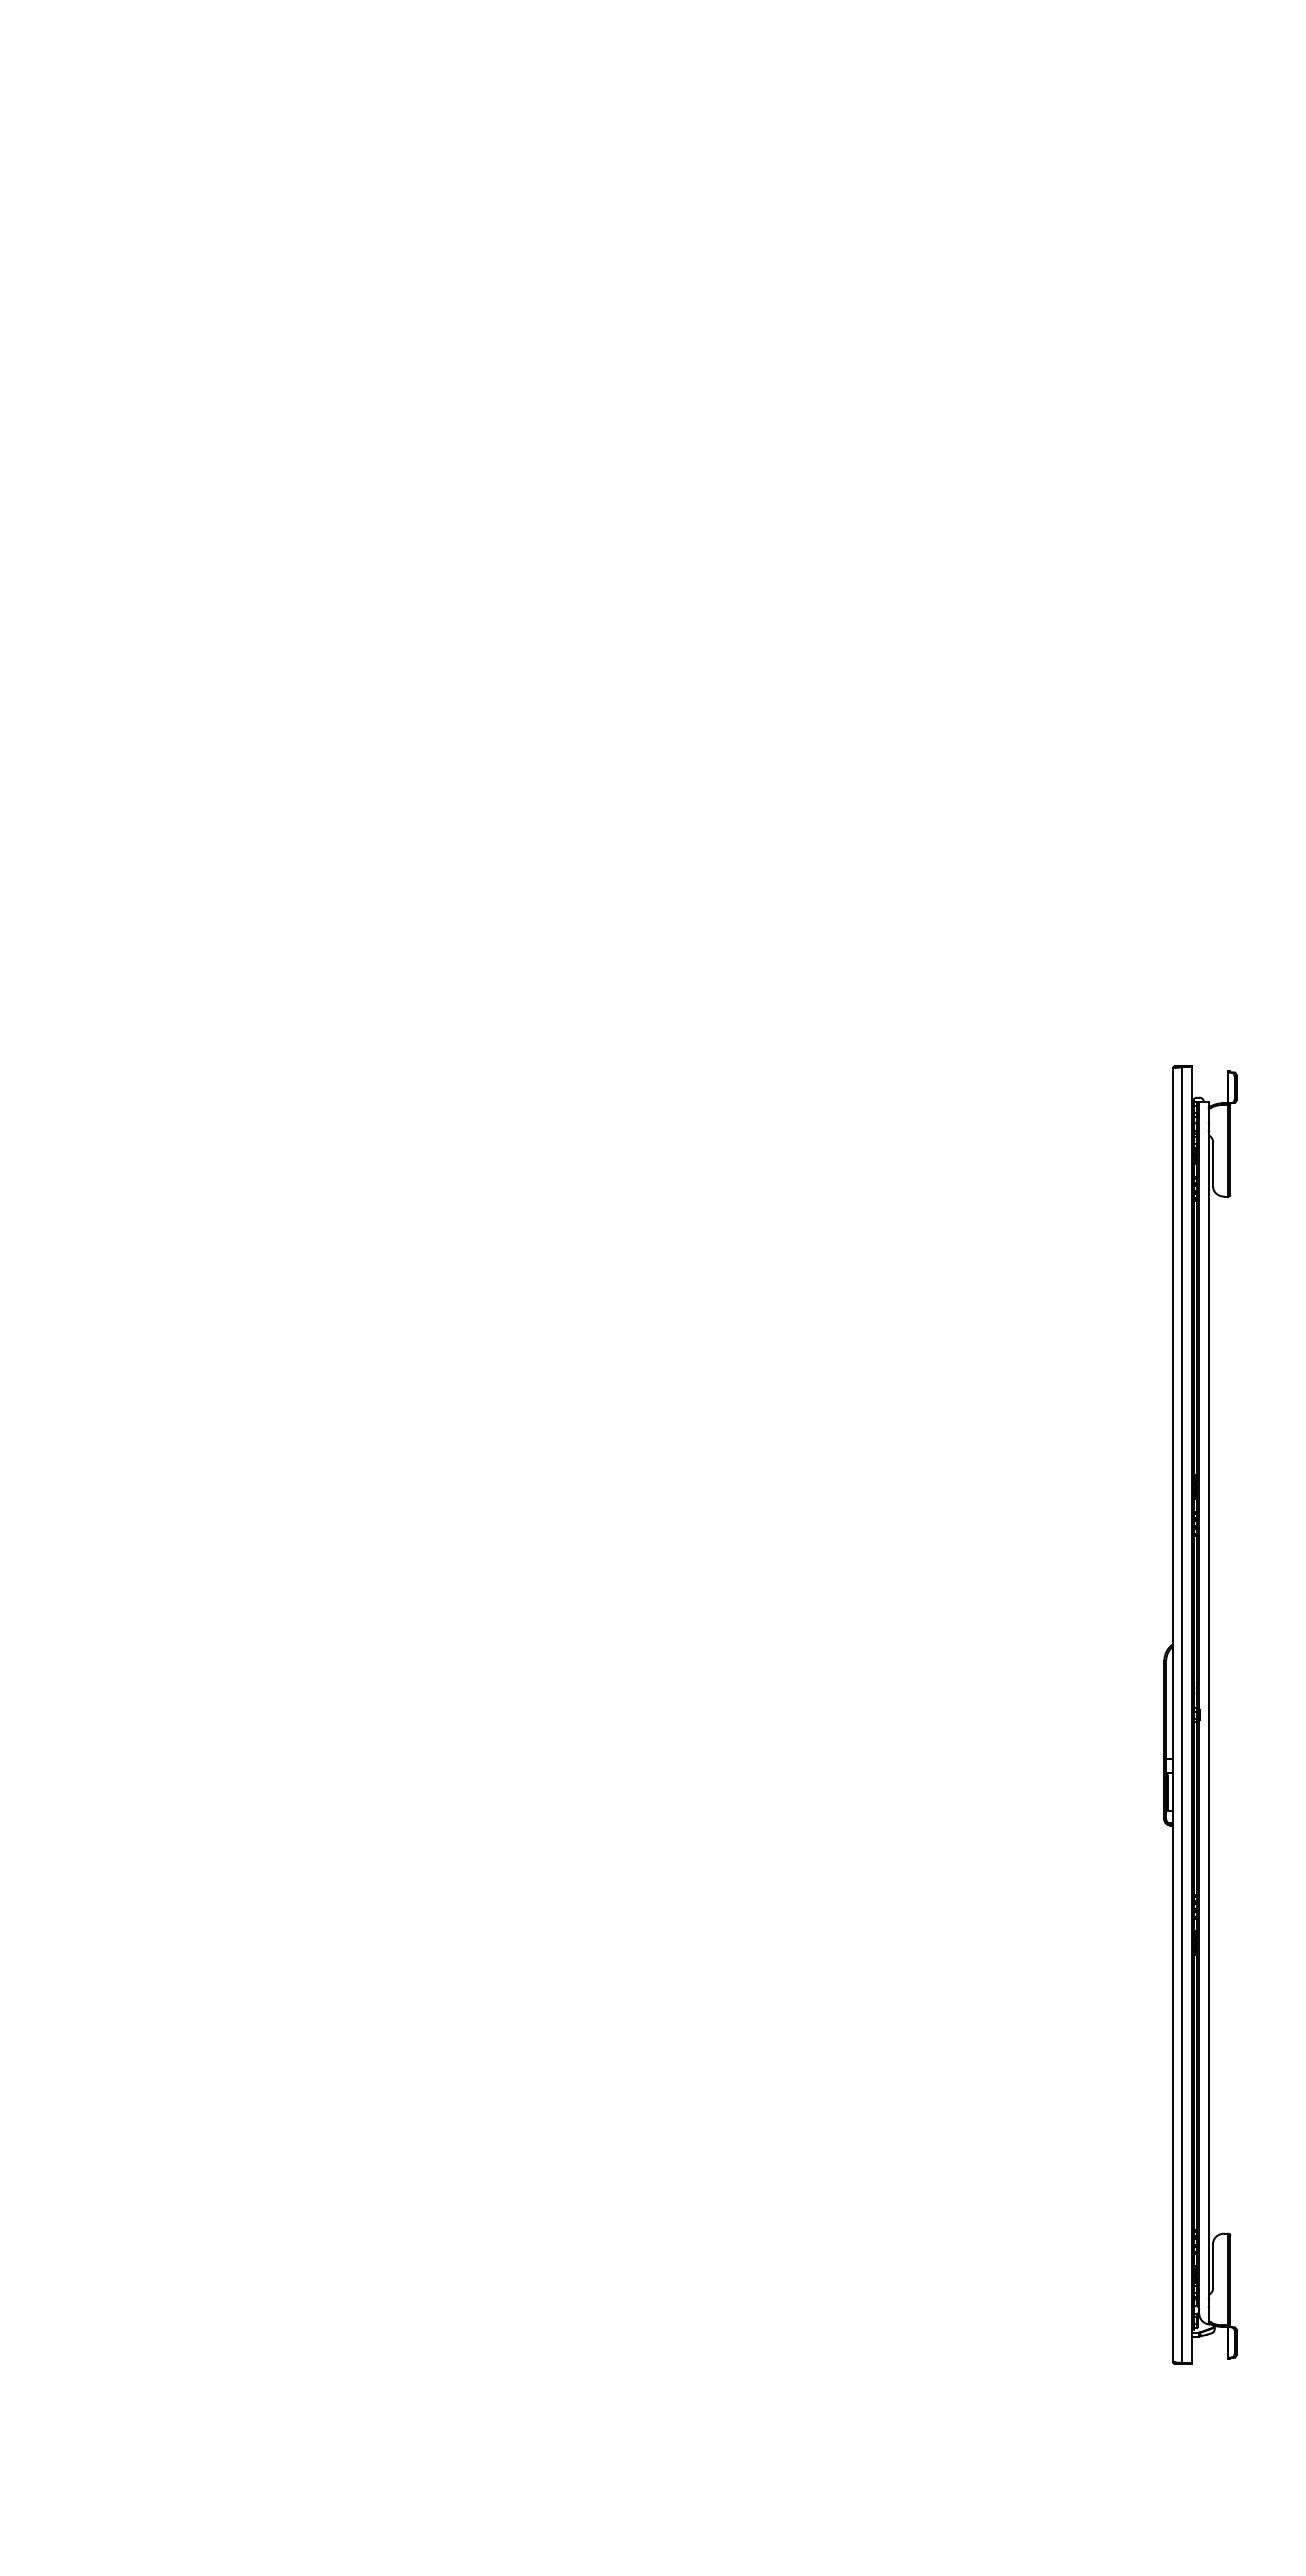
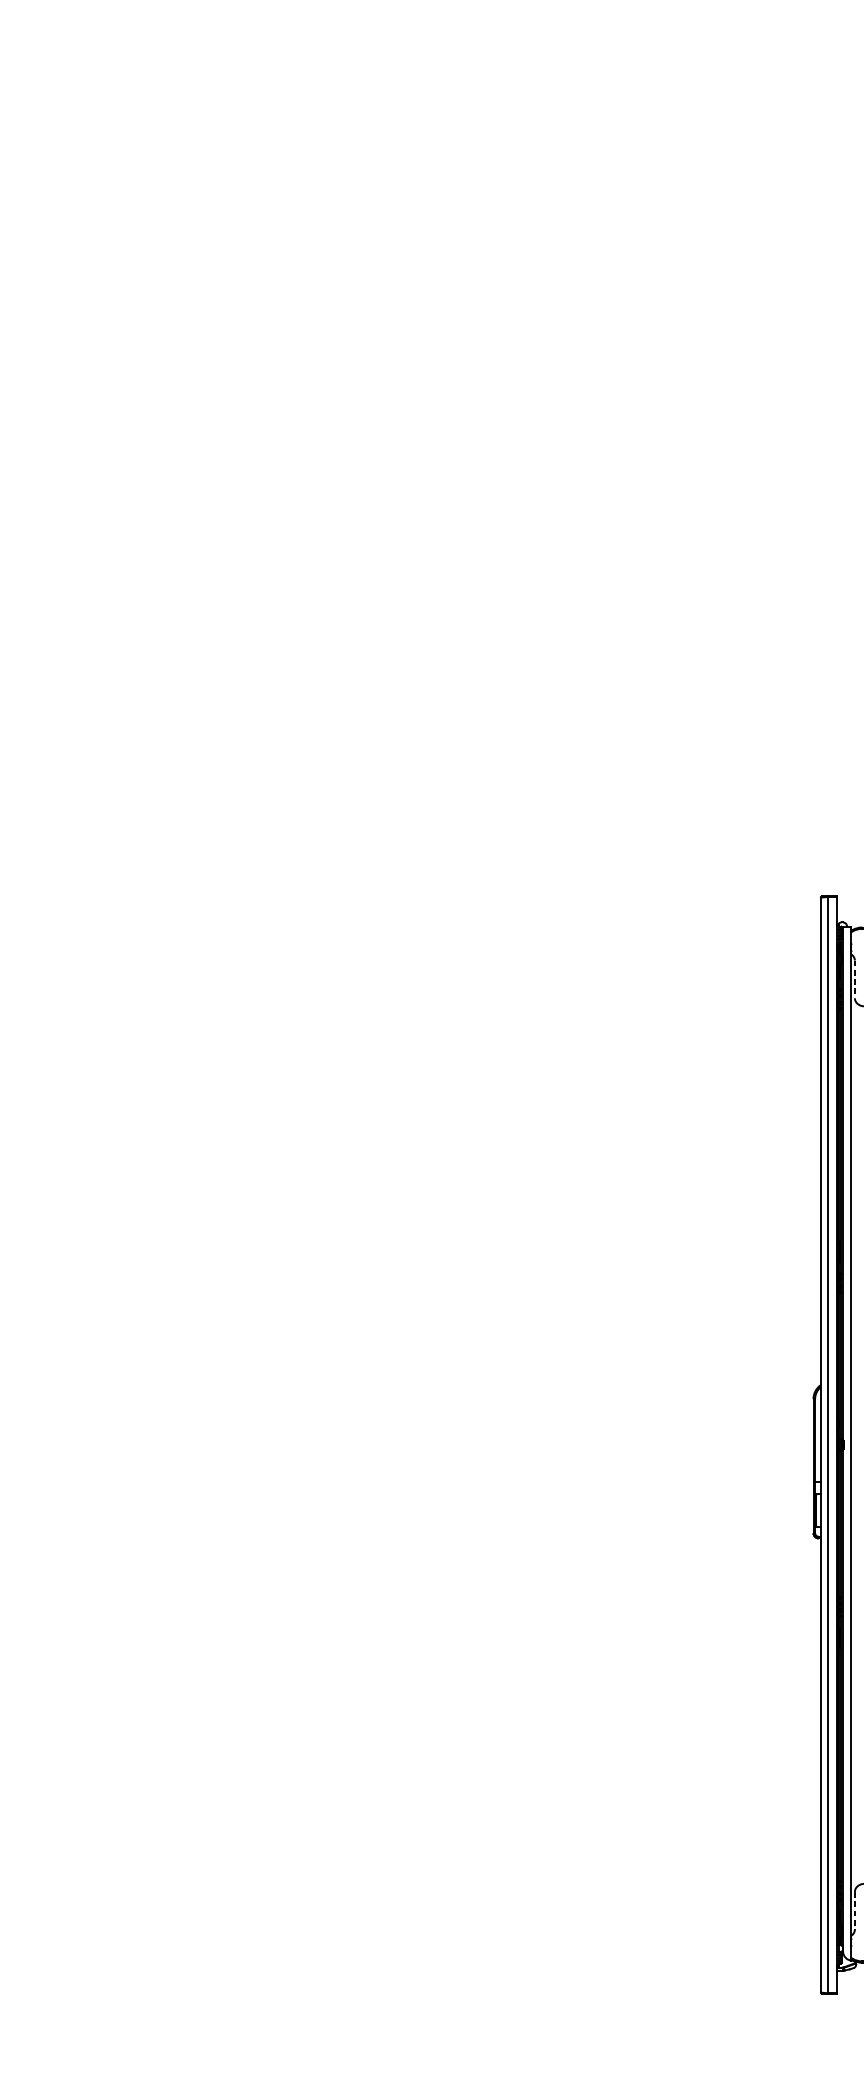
line: (1213, 1165) -> (855, 979), solid -> dashed
line: (1213, 2266) -> (855, 1911), solid -> dashed

